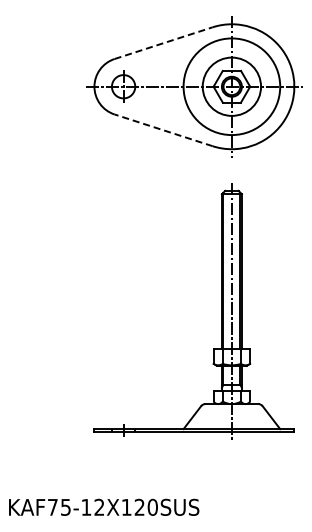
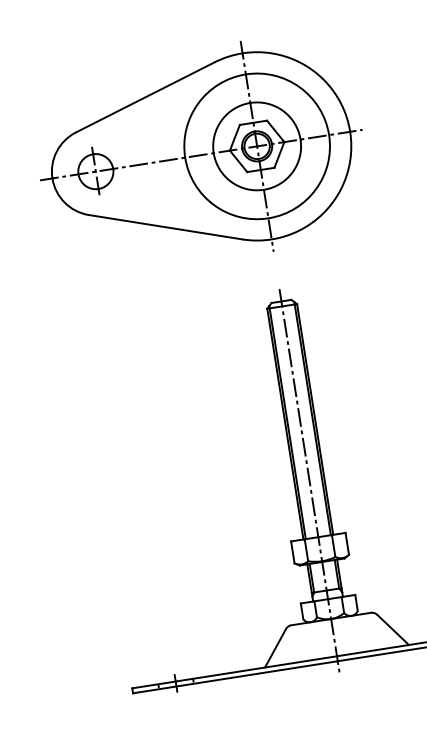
line: (163, 43) -> (145, 97), dashed -> solid
line: (163, 130) -> (165, 227), dashed -> solid

